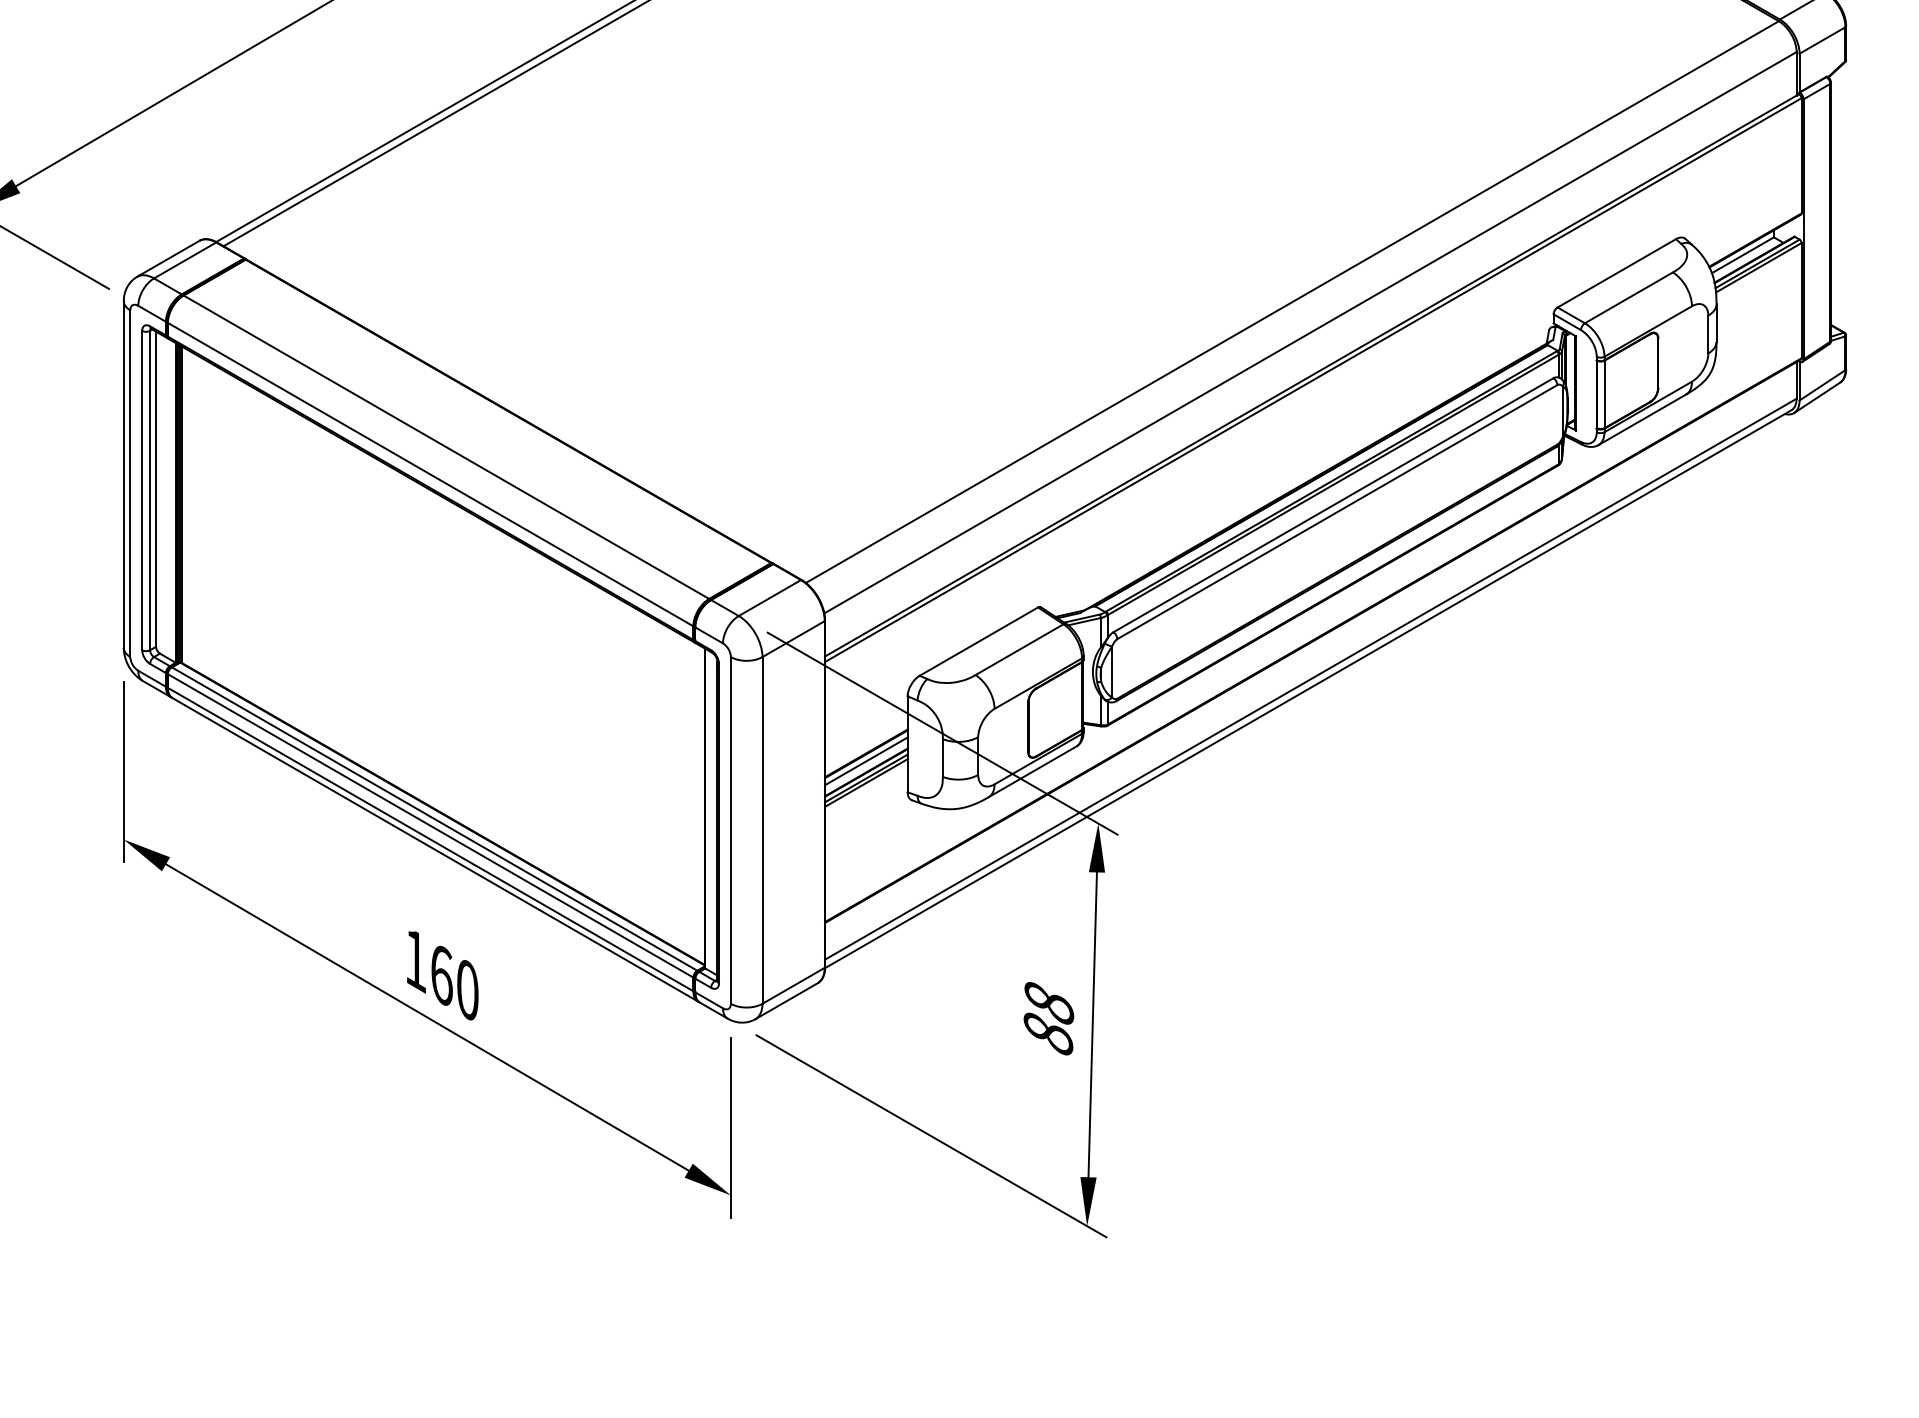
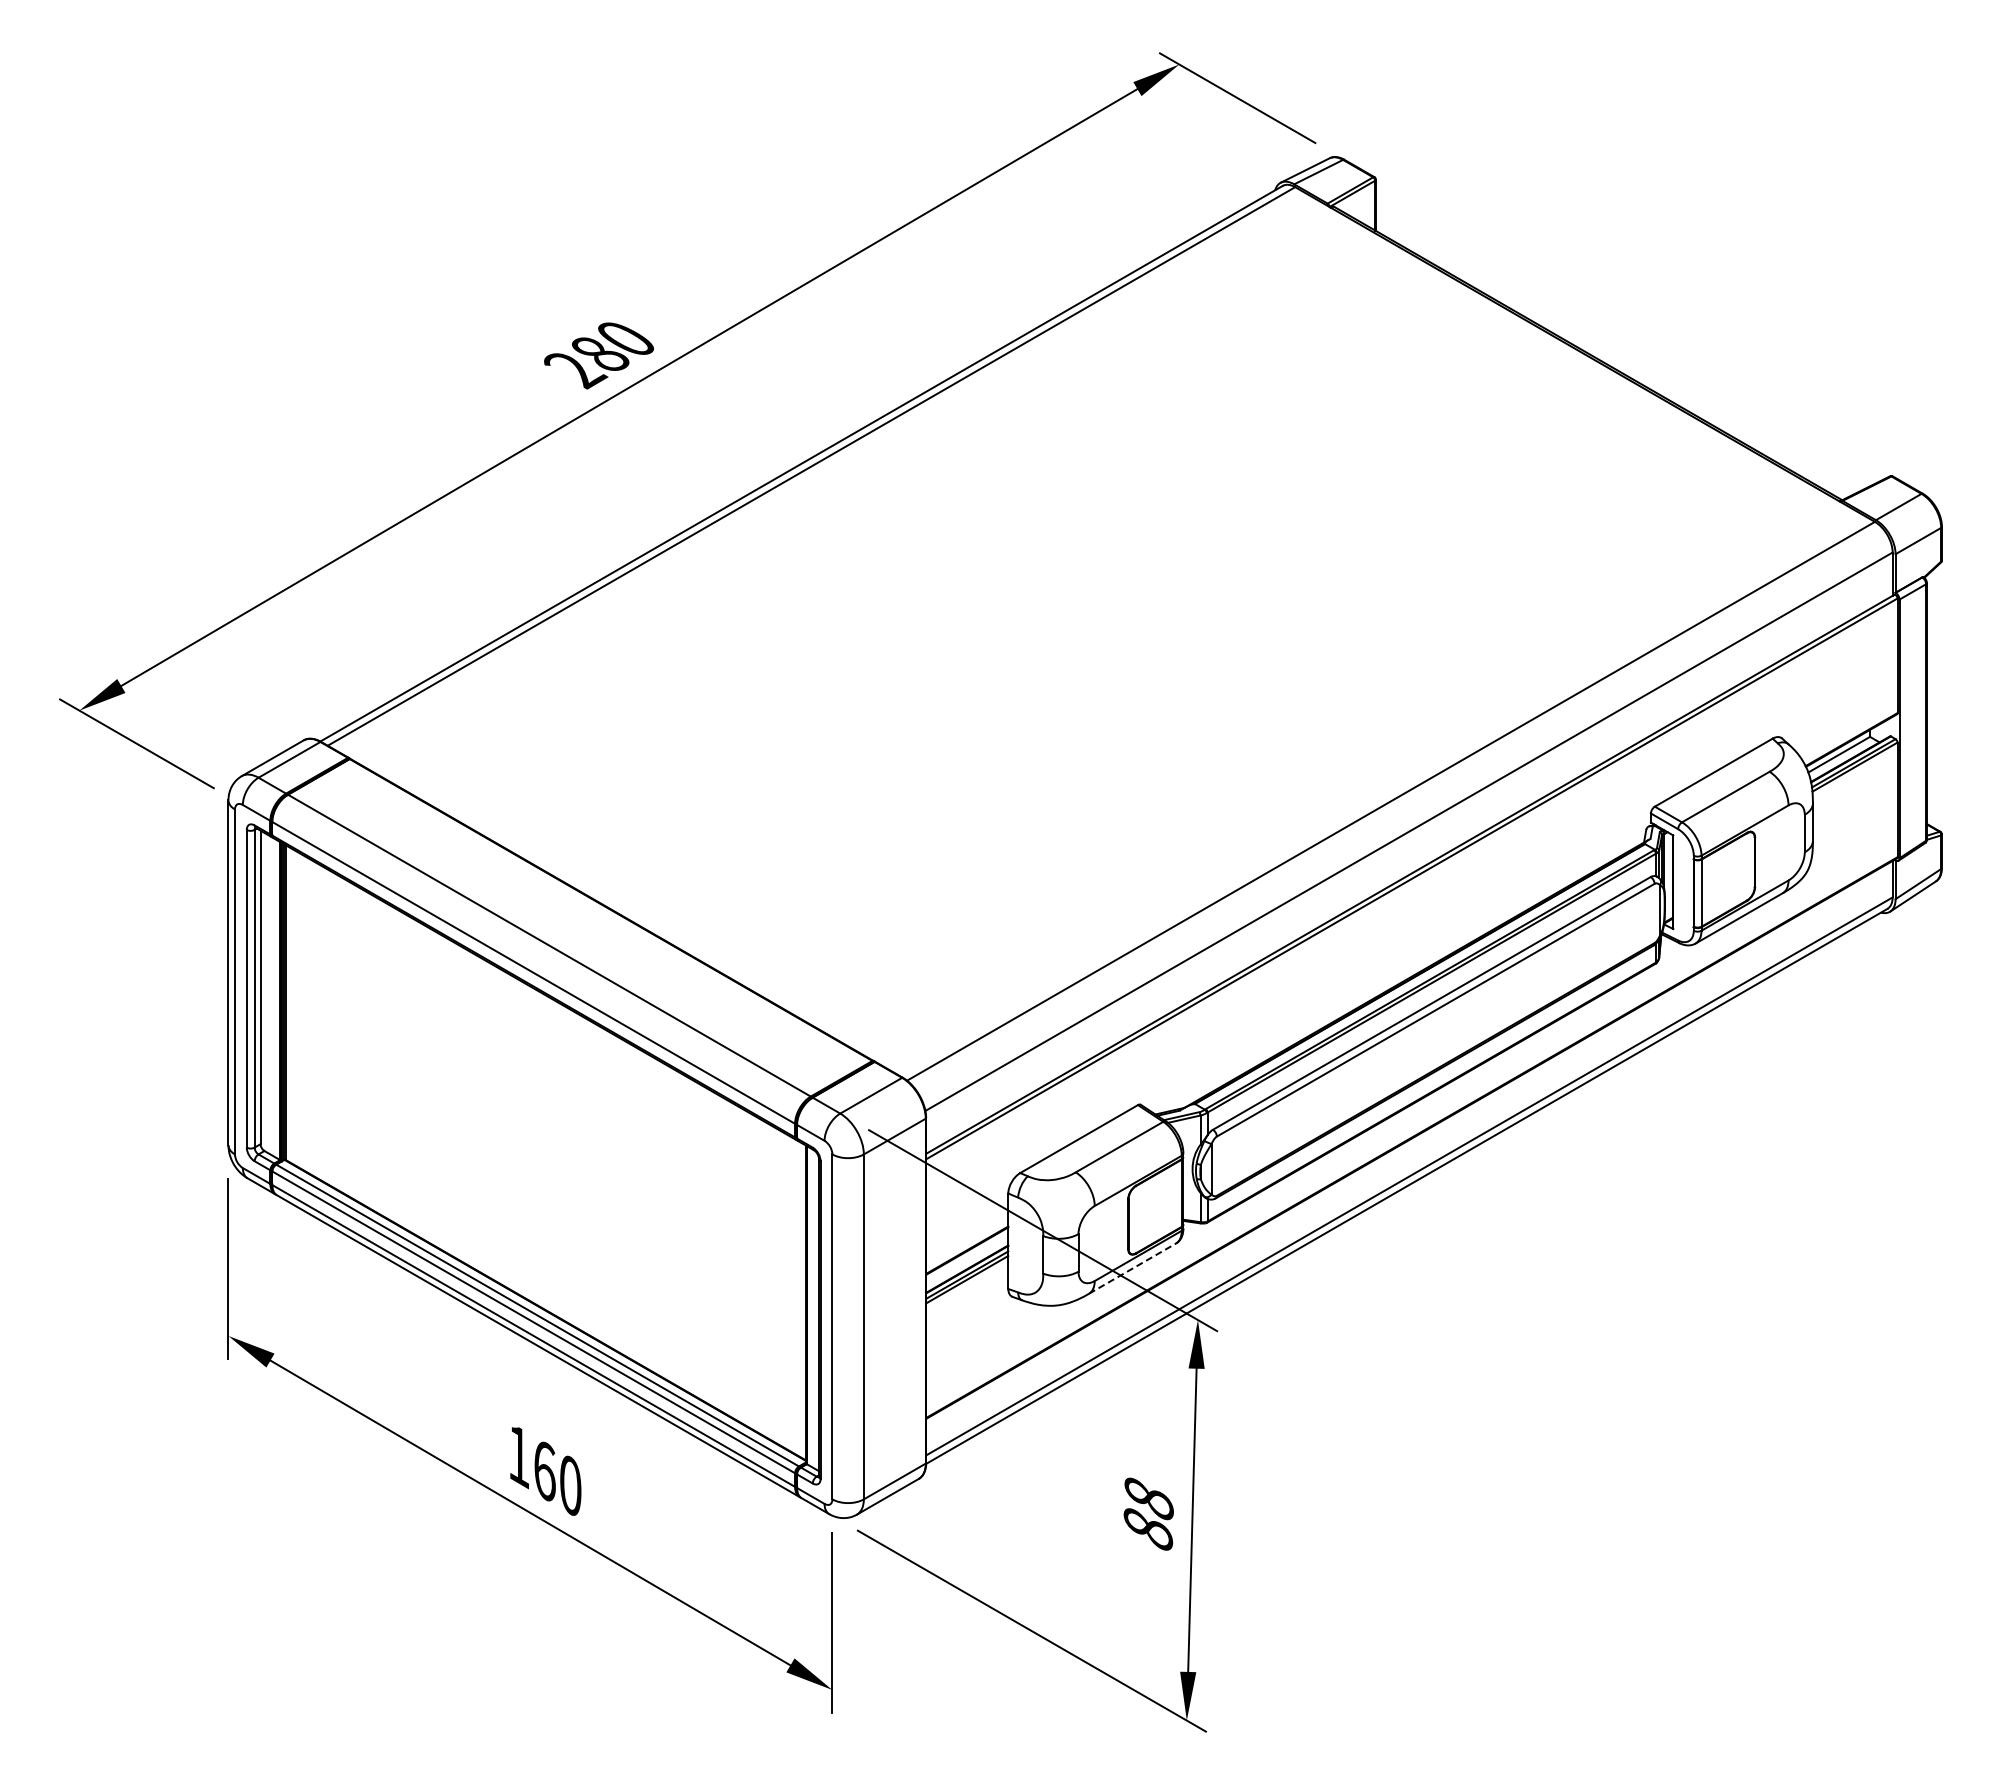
line: (866, 760) -> (967, 1257), removed
line: (1033, 771) -> (1133, 1268), solid -> dashed

